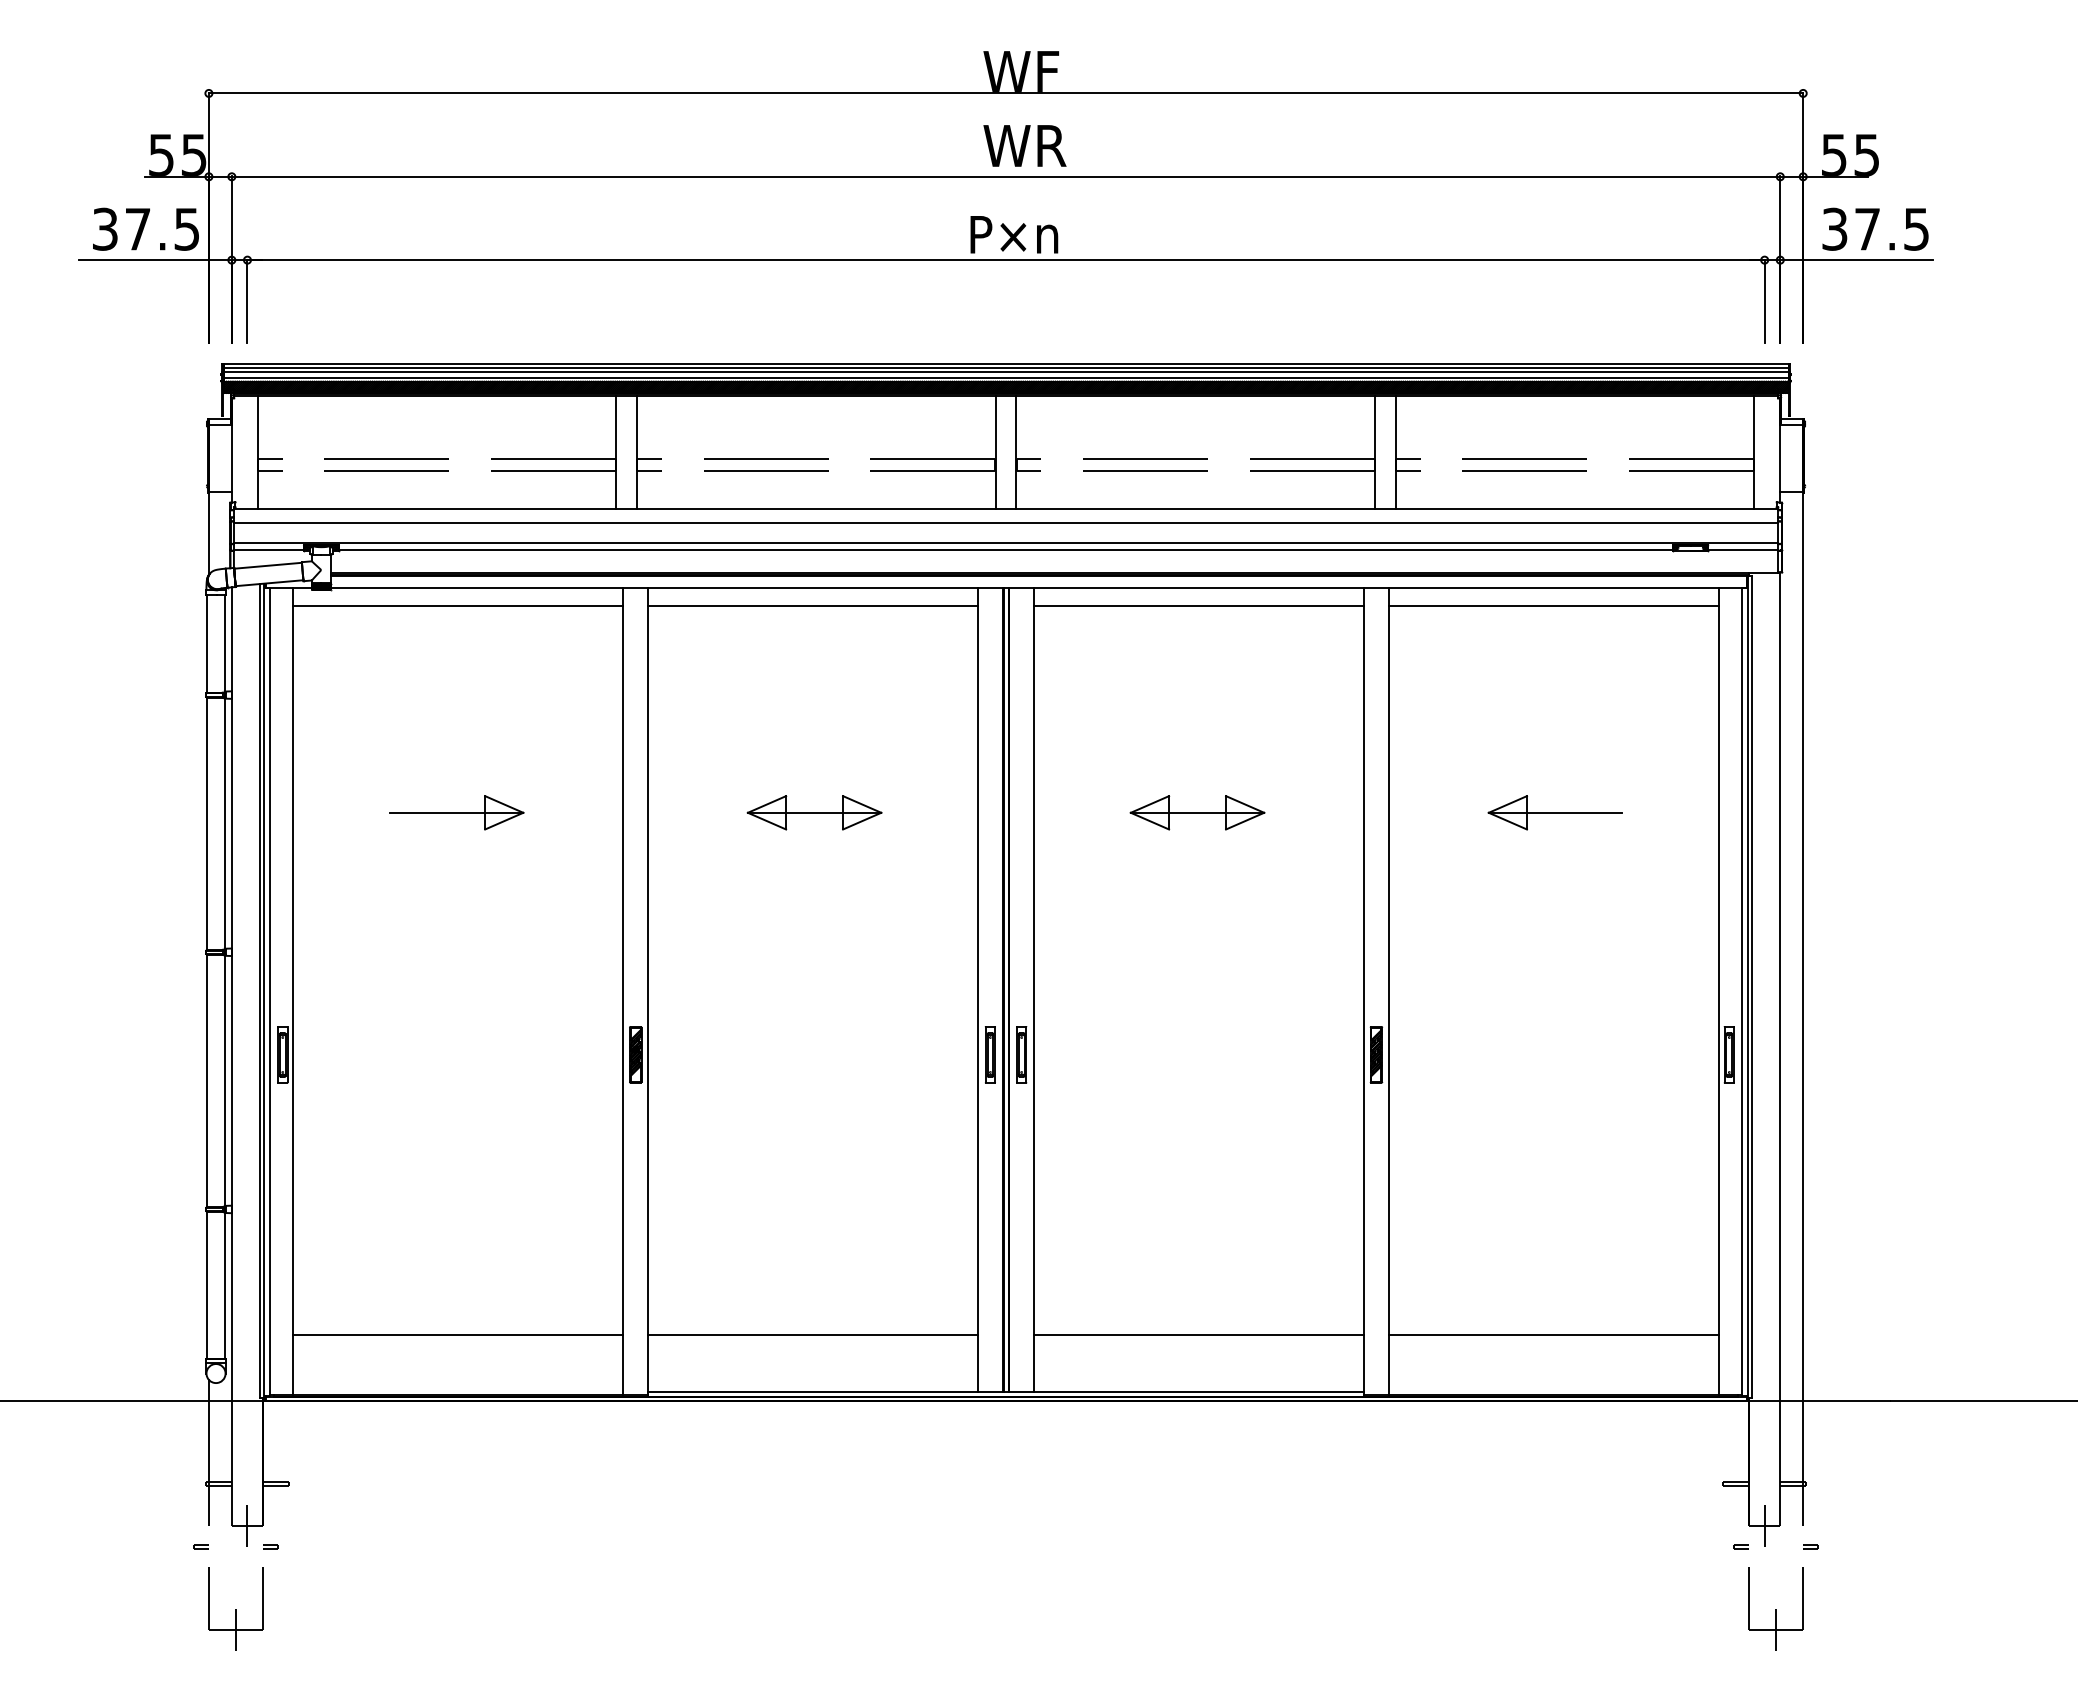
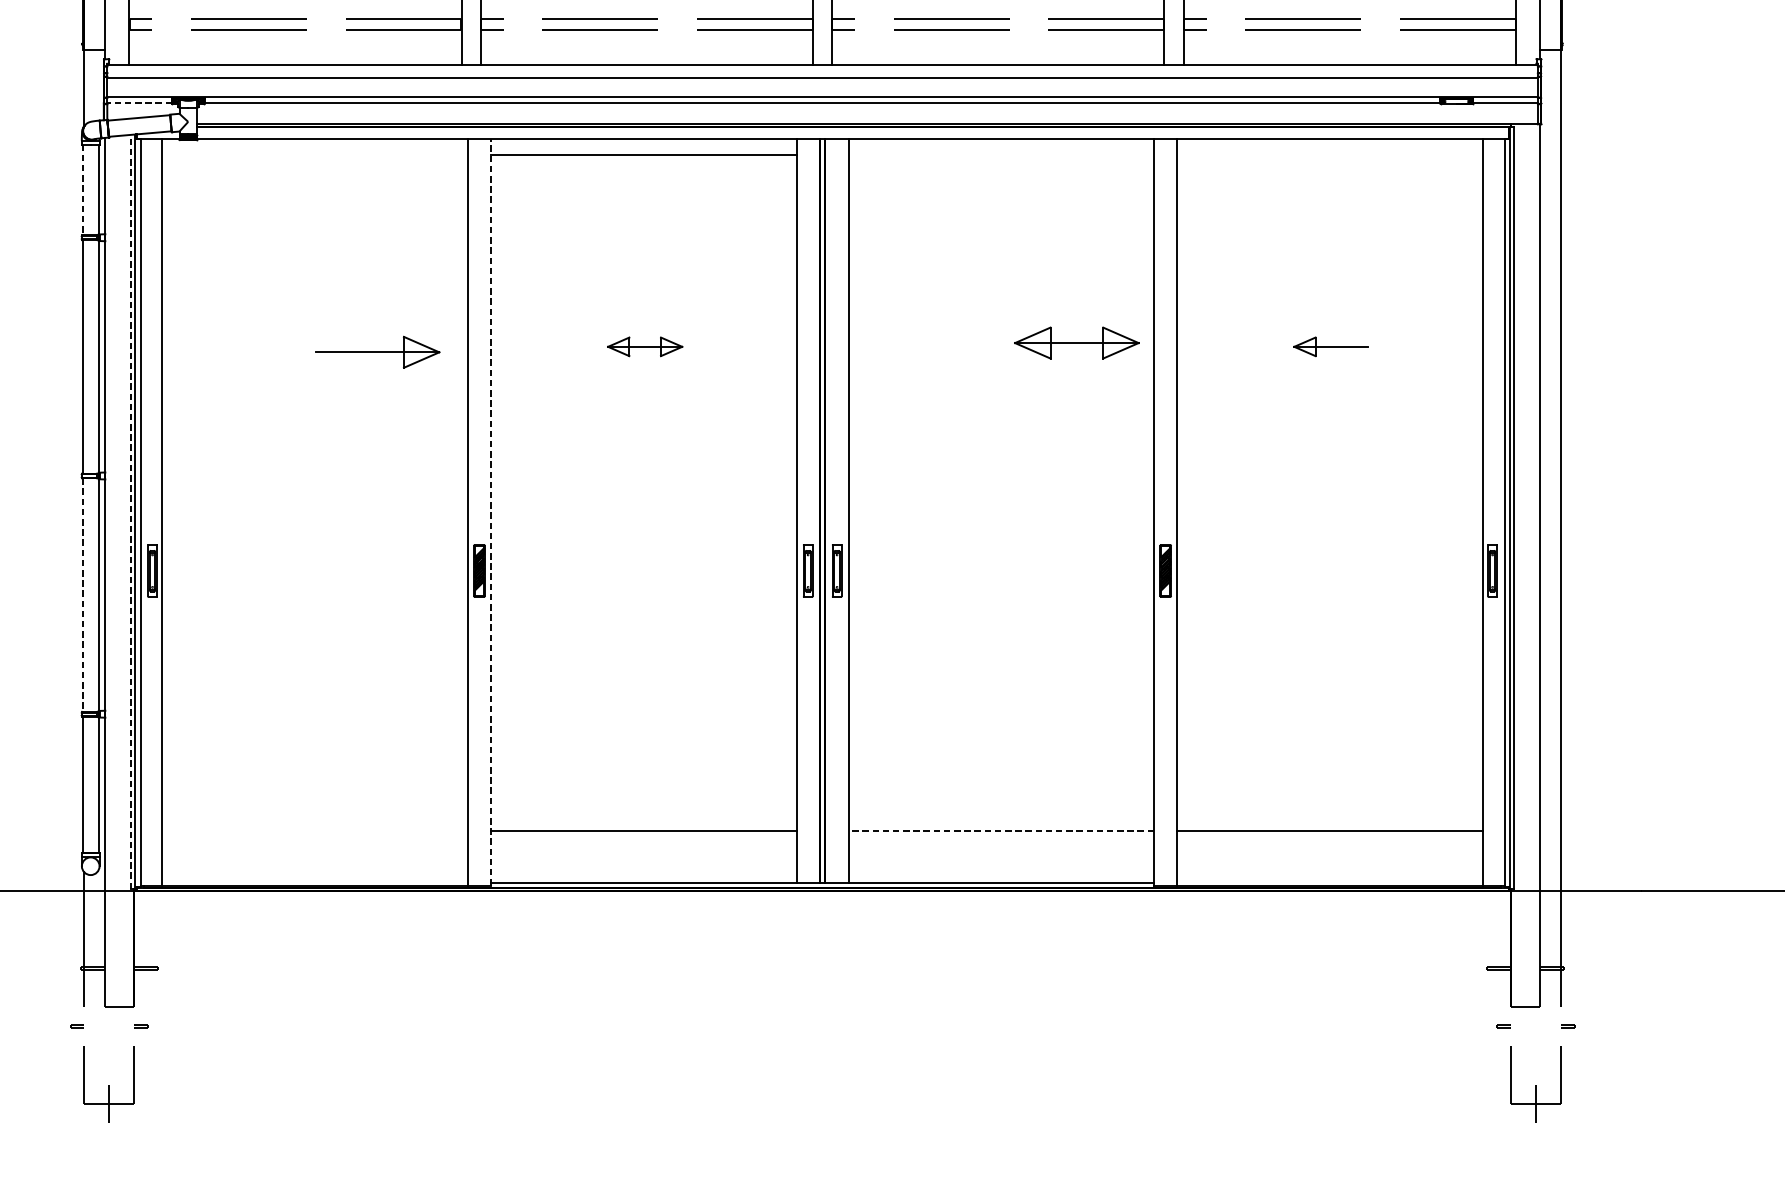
line: (268, 549) -> (139, 102), solid -> dashed
line: (458, 605) -> (315, 154), removed
line: (1198, 605) -> (1000, 154), removed
line: (1553, 605) -> (1329, 154), removed
line: (207, 644) -> (82, 190), solid -> dashed
part: (456, 812) -> (377, 352), moved
part: (814, 812) -> (645, 346), size x0.6
part: (1197, 812) -> (1076, 342), moved
part: (1554, 812) -> (1330, 346), size x0.6
line: (259, 990) -> (130, 511), solid -> dashed
line: (648, 990) -> (491, 511), solid -> dashed
line: (207, 1081) -> (82, 595), solid -> dashed
line: (458, 1335) -> (315, 831), removed
line: (1199, 1335) -> (1001, 831), solid -> dashed
line: (247, 1525) -> (119, 1007), removed
line: (1764, 1525) -> (1525, 1007), removed

